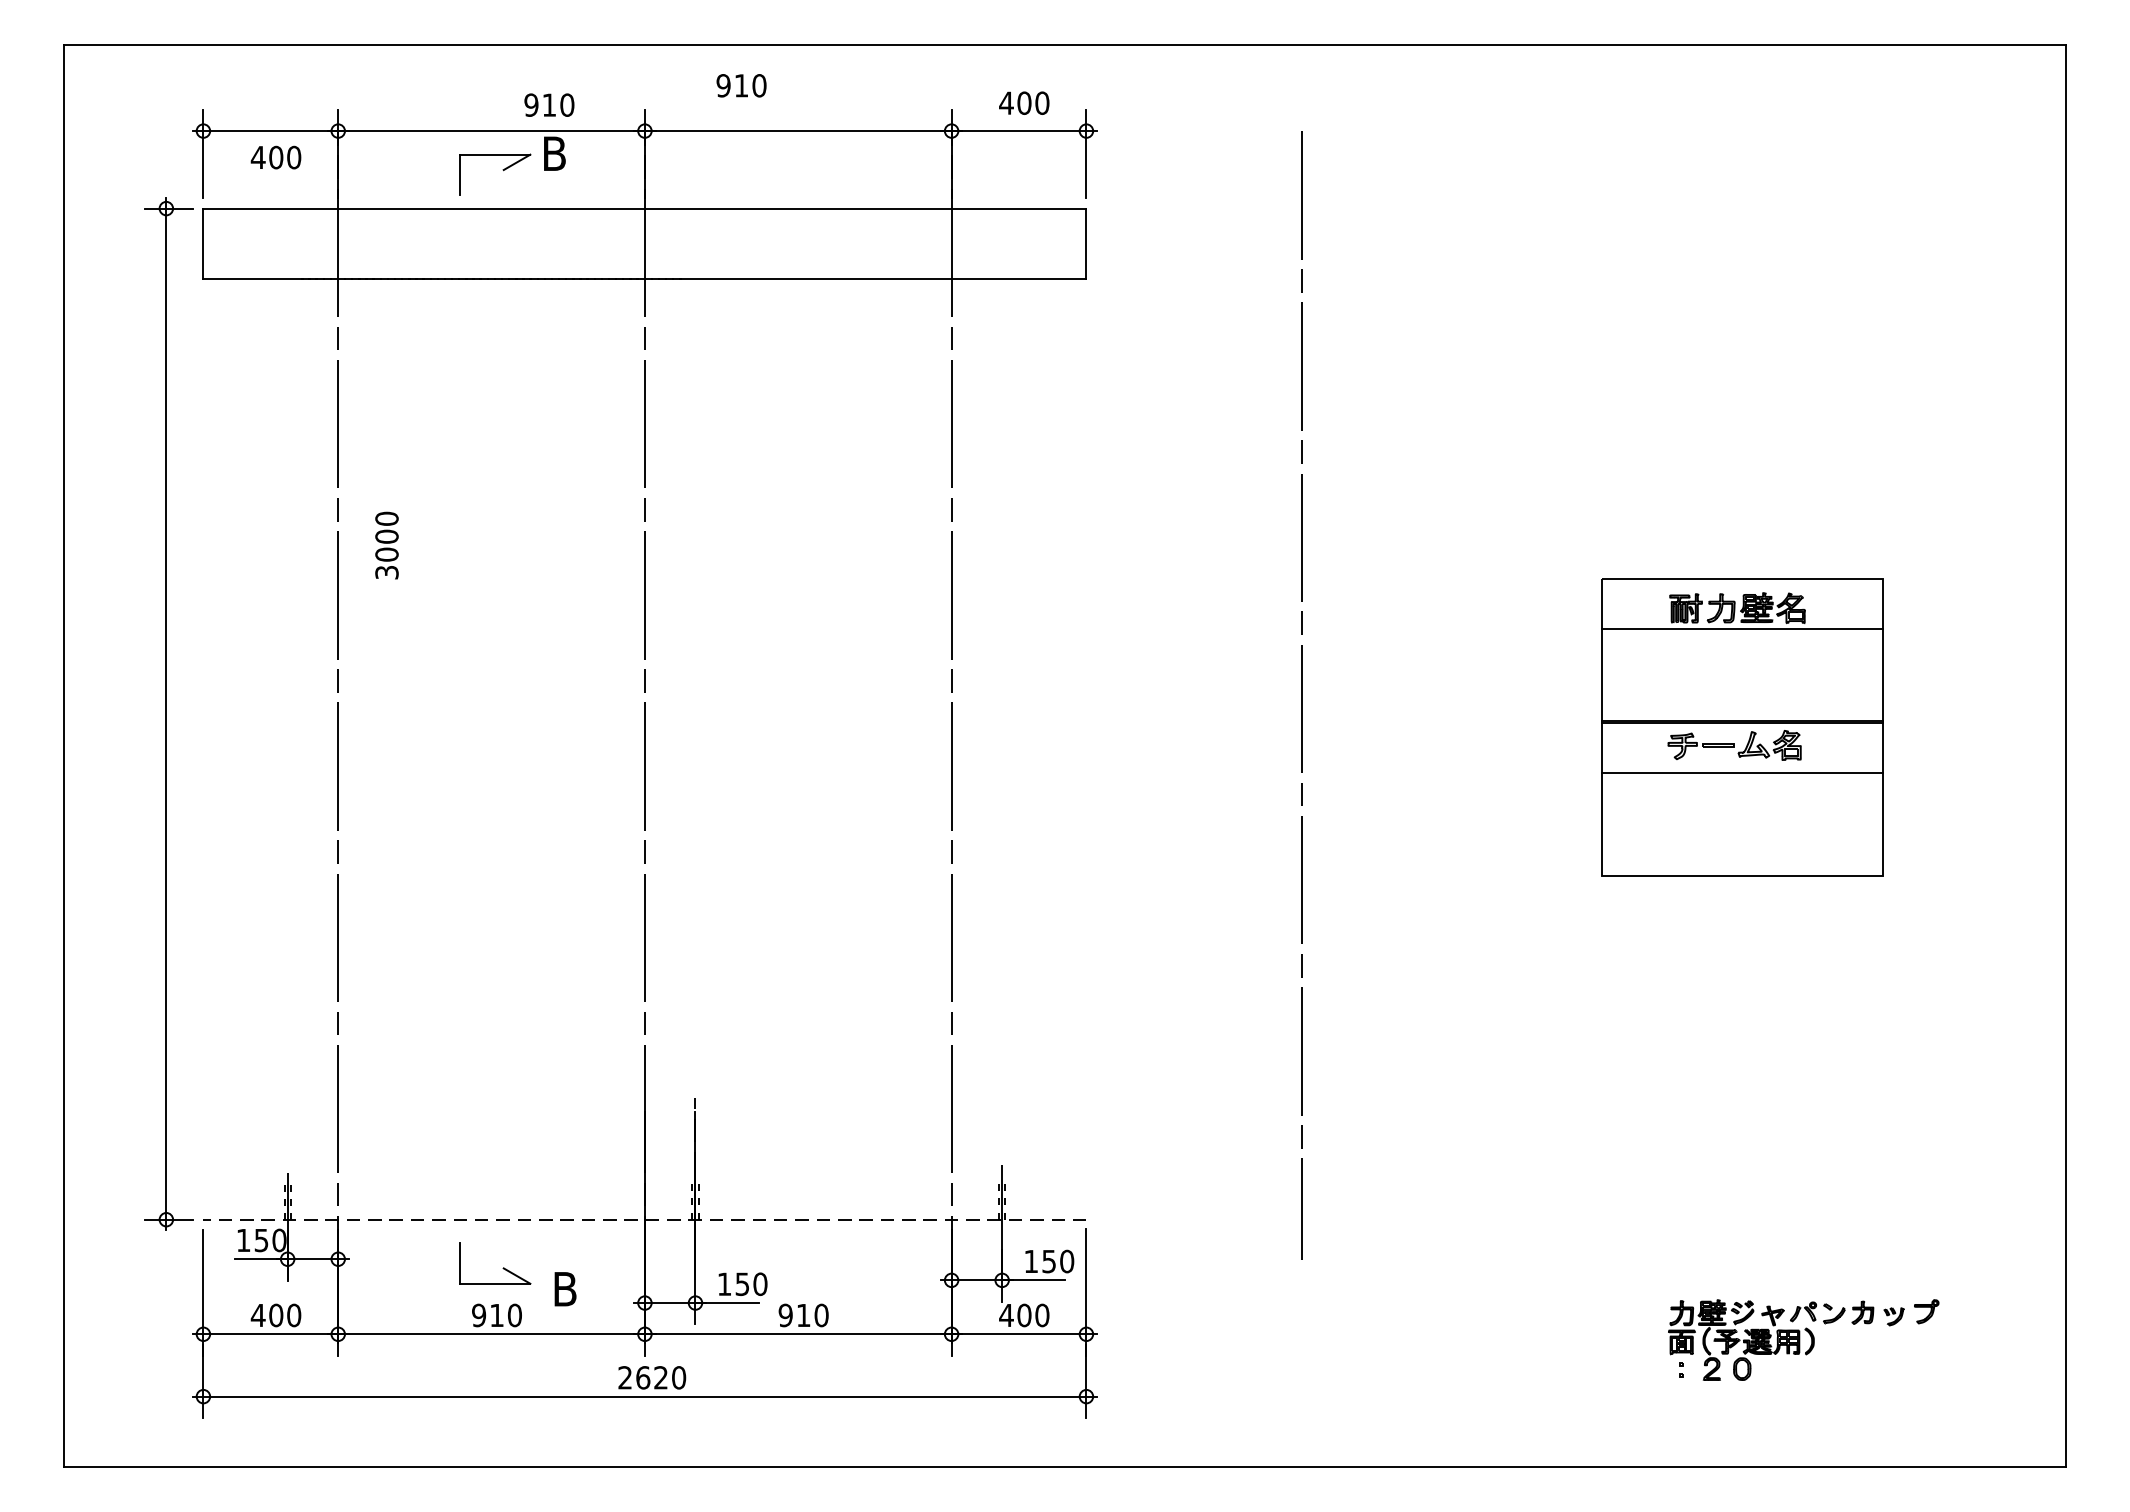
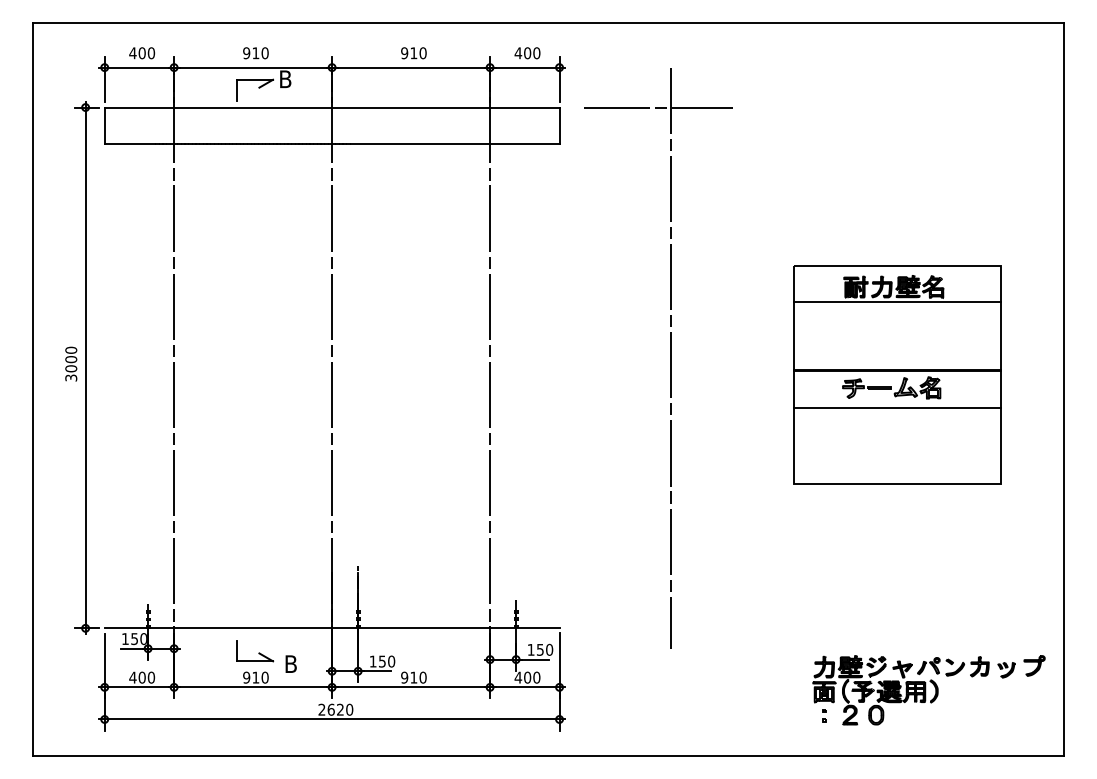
text: (740, 86) -> (413, 53), moved
text: (548, 105) -> (255, 53), moved
text: (276, 158) -> (142, 53), moved
line: (1278, 208) -> (658, 107), added
text: (387, 544) -> (71, 363), moved
part: (1742, 726) -> (897, 374), size x1.43
line: (643, 1219) -> (331, 628), dashed -> solid
part: (1802, 1340) -> (928, 690), size x1.67

